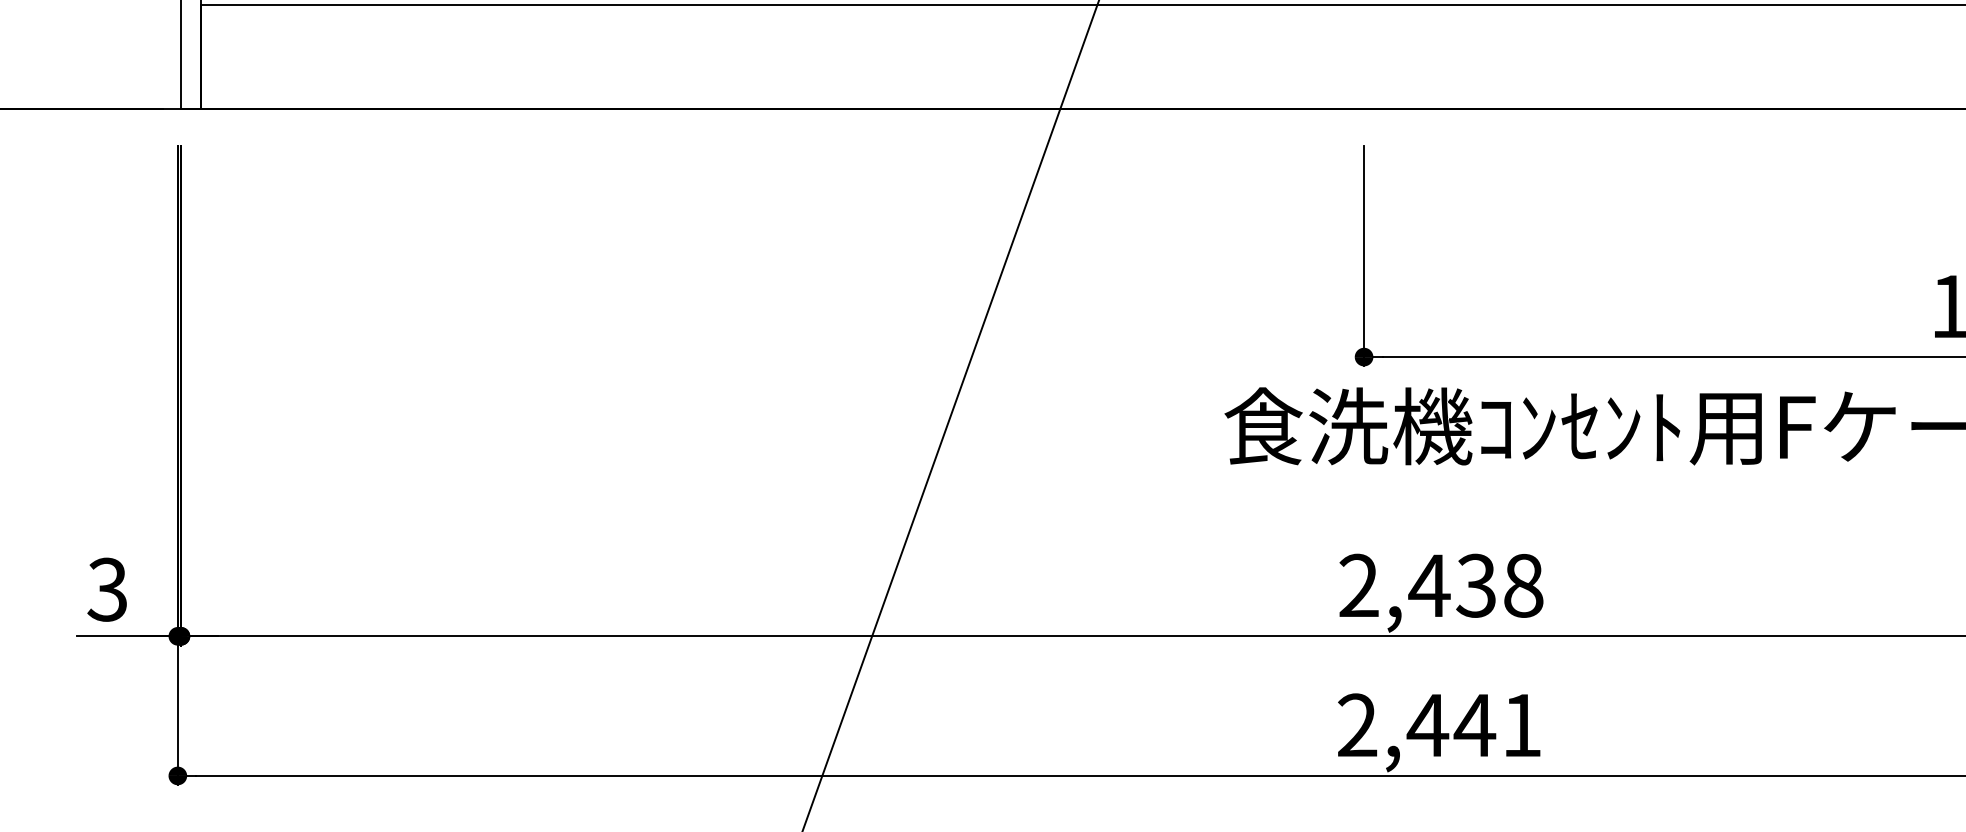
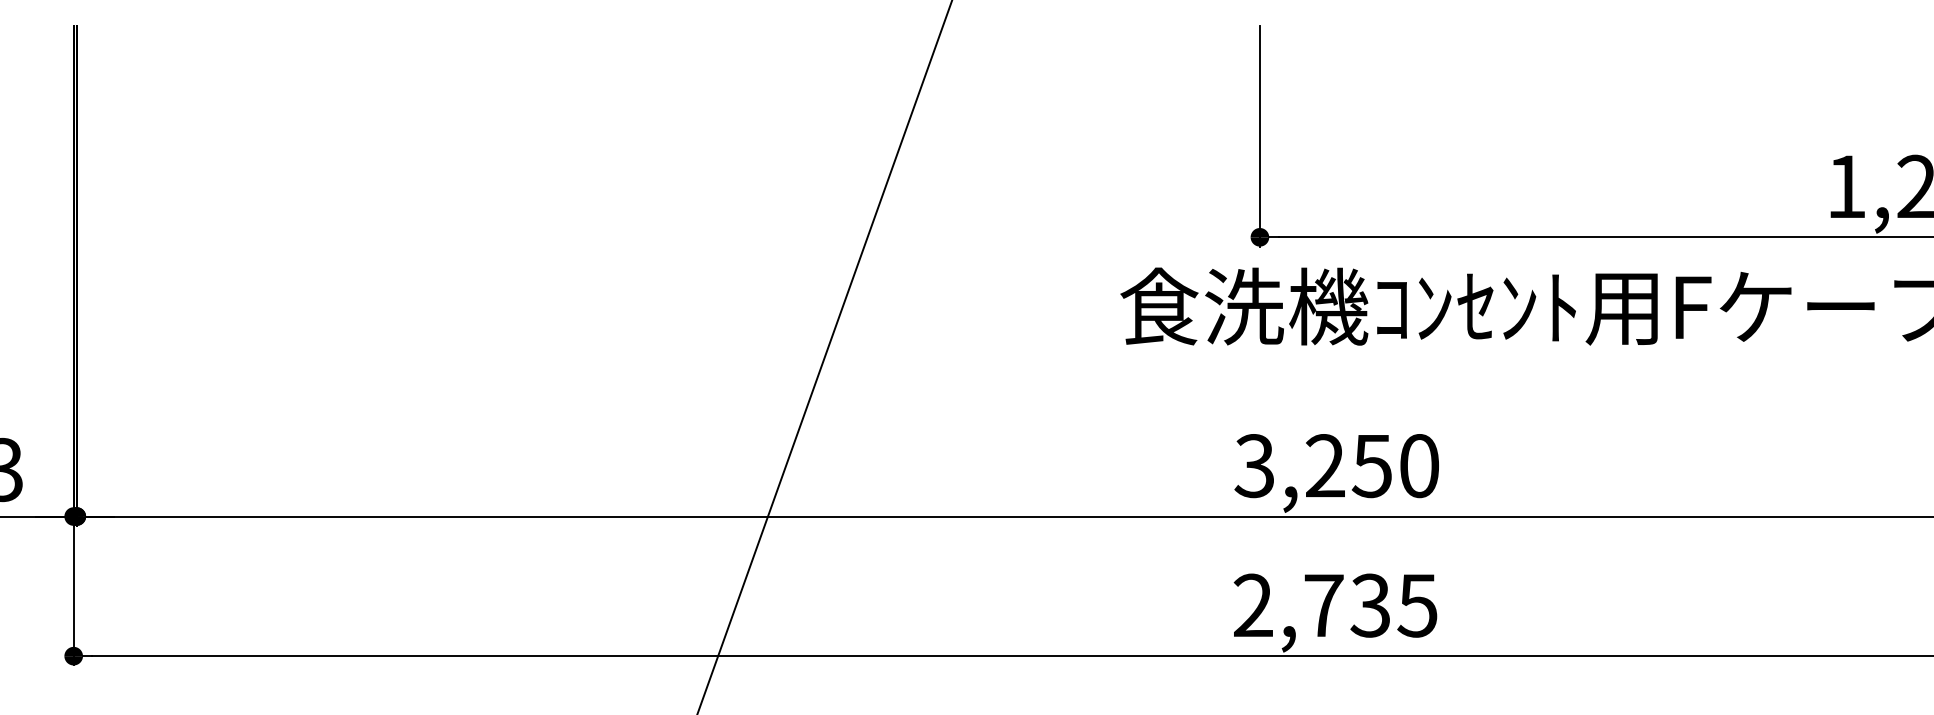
text: (1440, 585) -> (1336, 465), 2,438 -> 3,250
text: (1473, 725) -> (1369, 605), 2,441 -> 2,735

